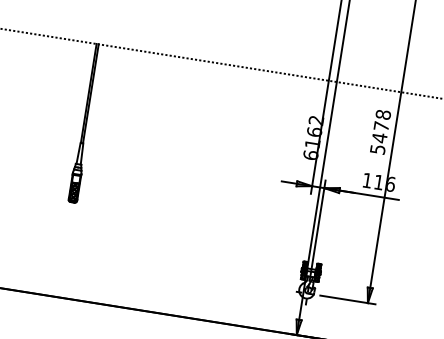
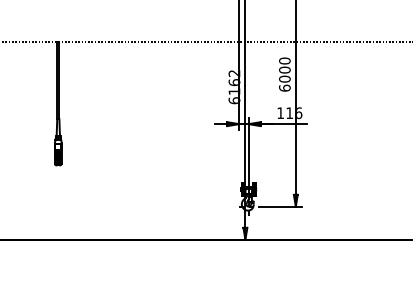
text: (380, 131) -> (284, 74), 5478 -> 6000

